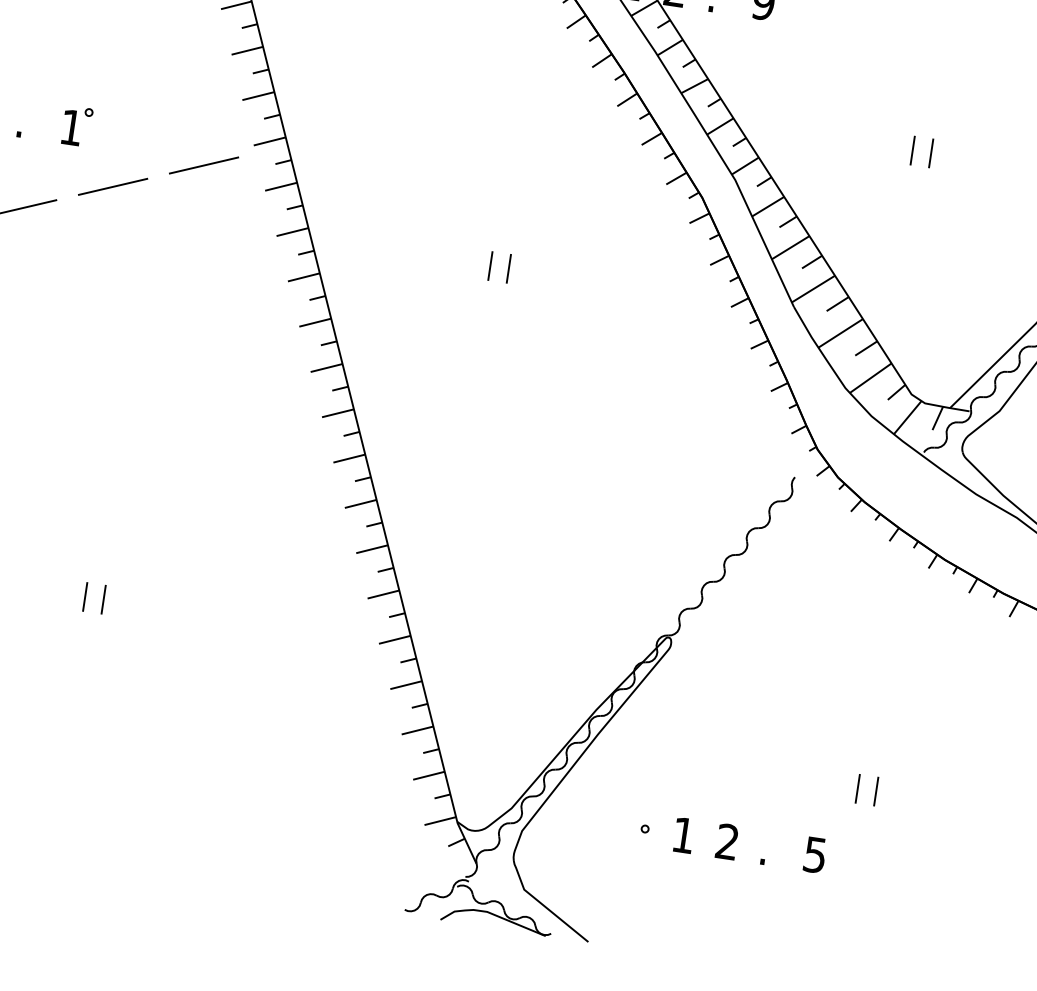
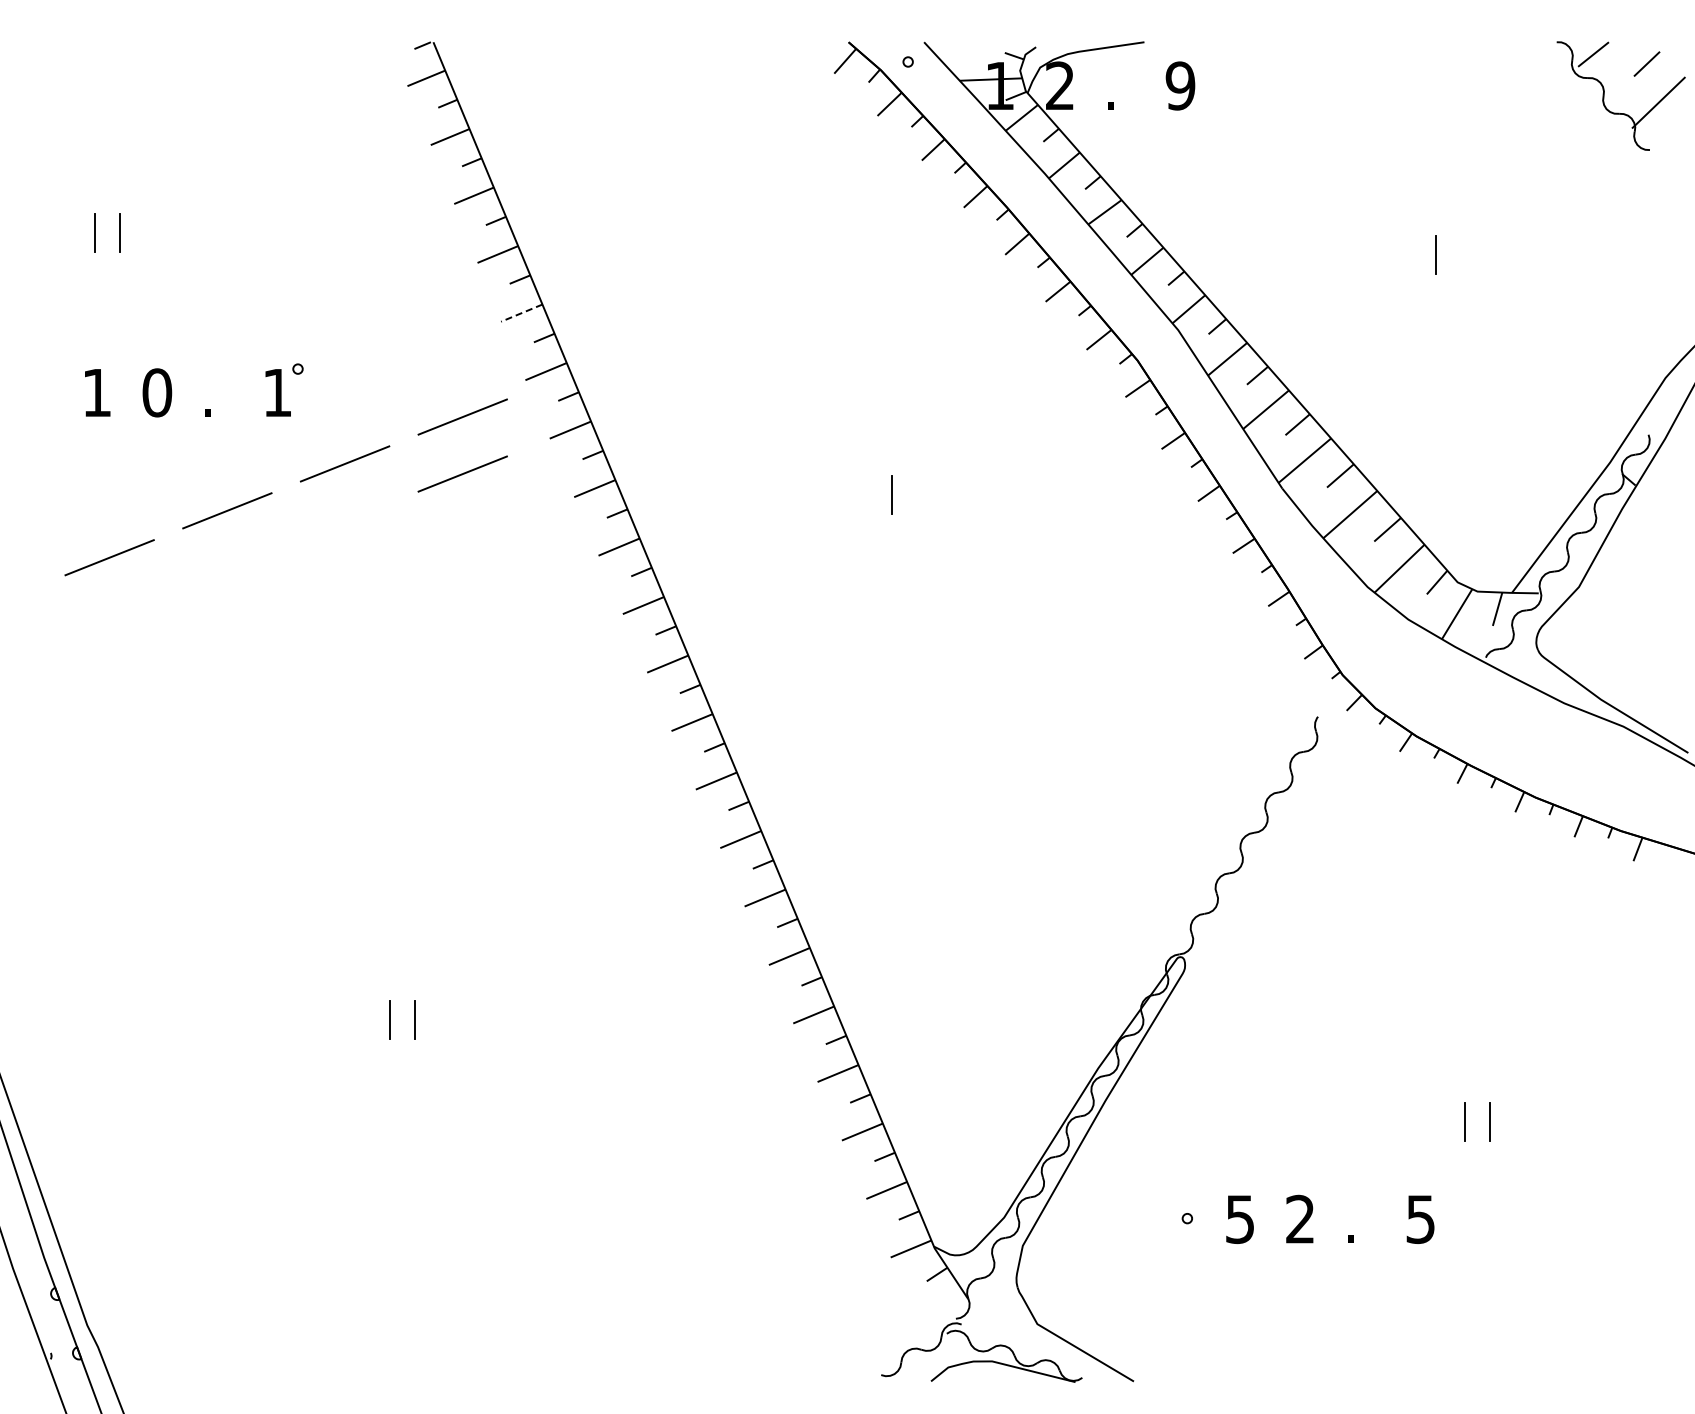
line: (258, 96) -> (521, 313), solid -> dashed
line: (912, 150) -> (1410, 255), removed
line: (197, 206) -> (462, 473), added
line: (490, 265) -> (866, 494), removed
text: (683, 835) -> (1239, 1219), 1 -> 5

